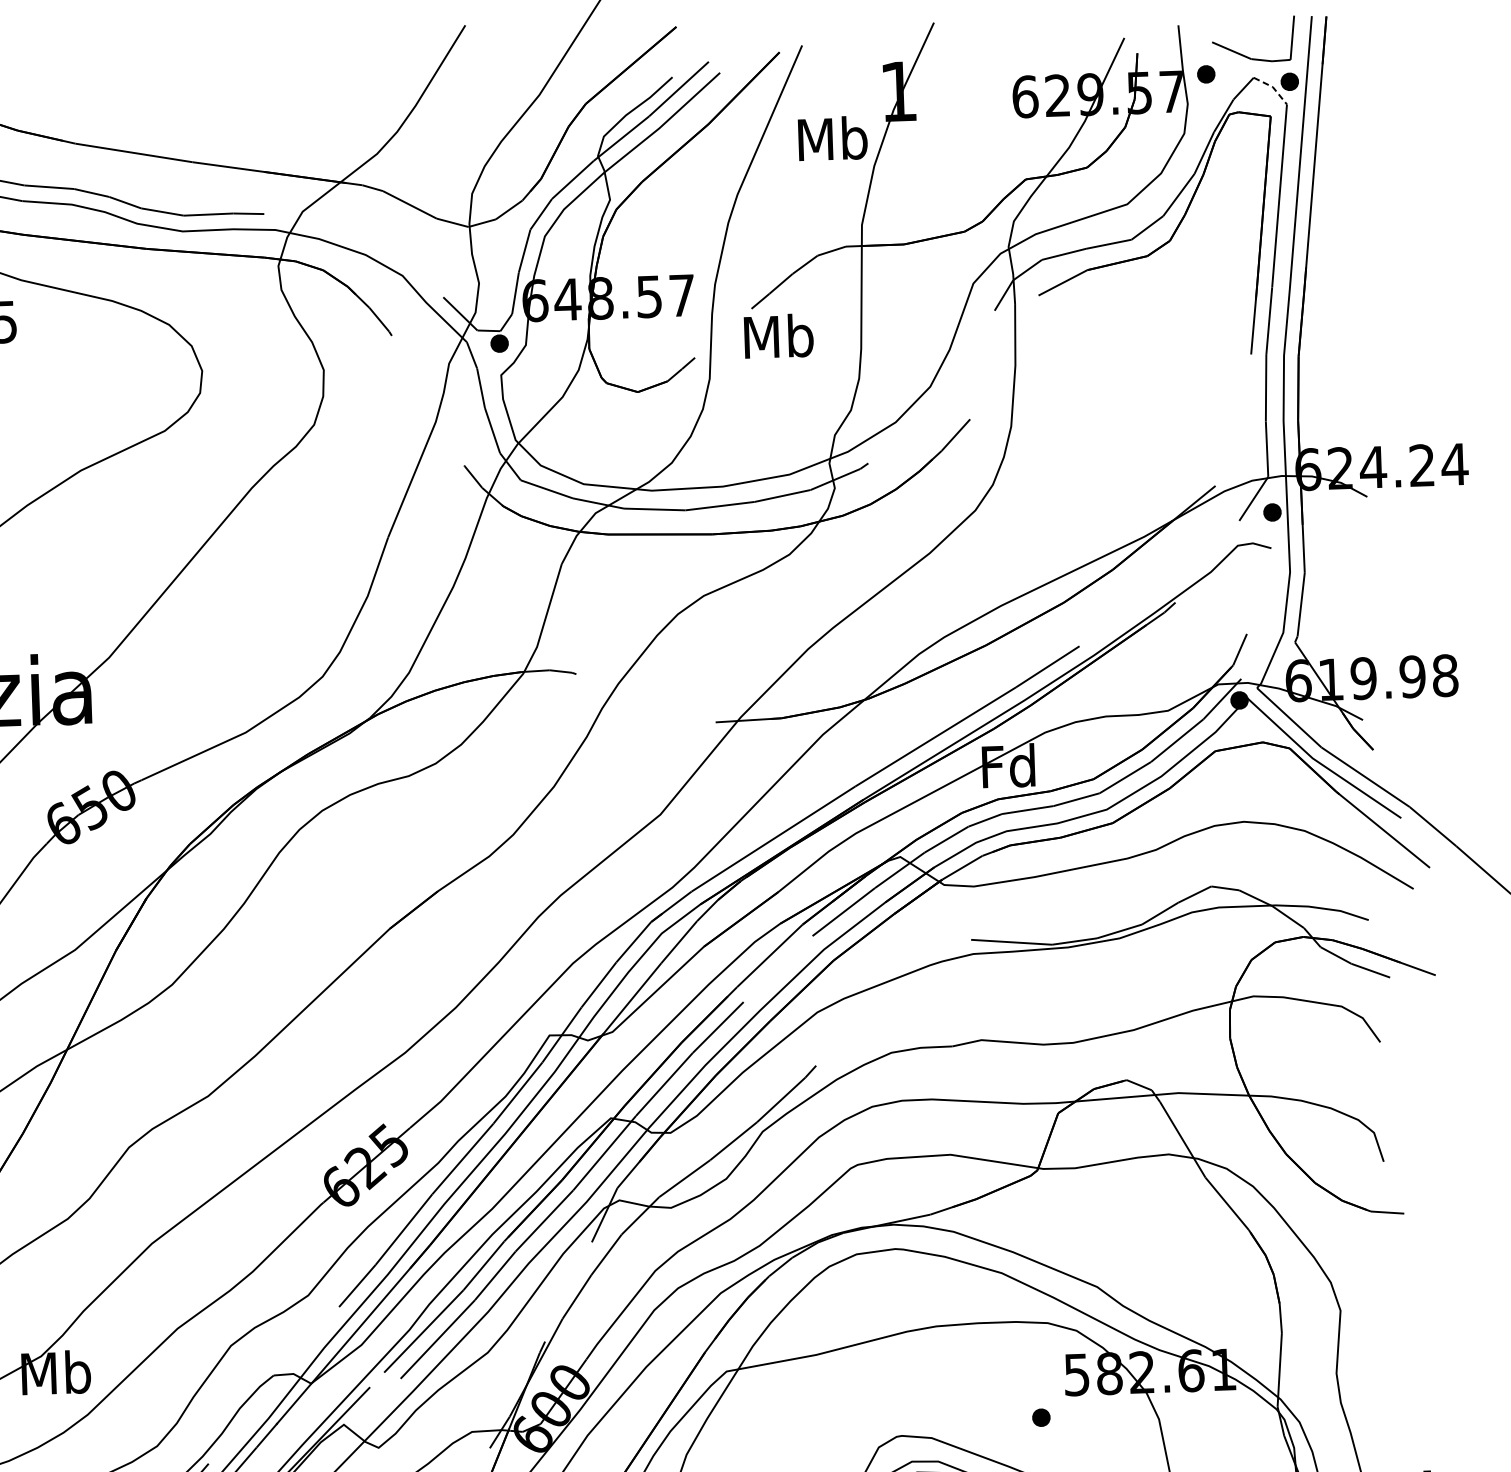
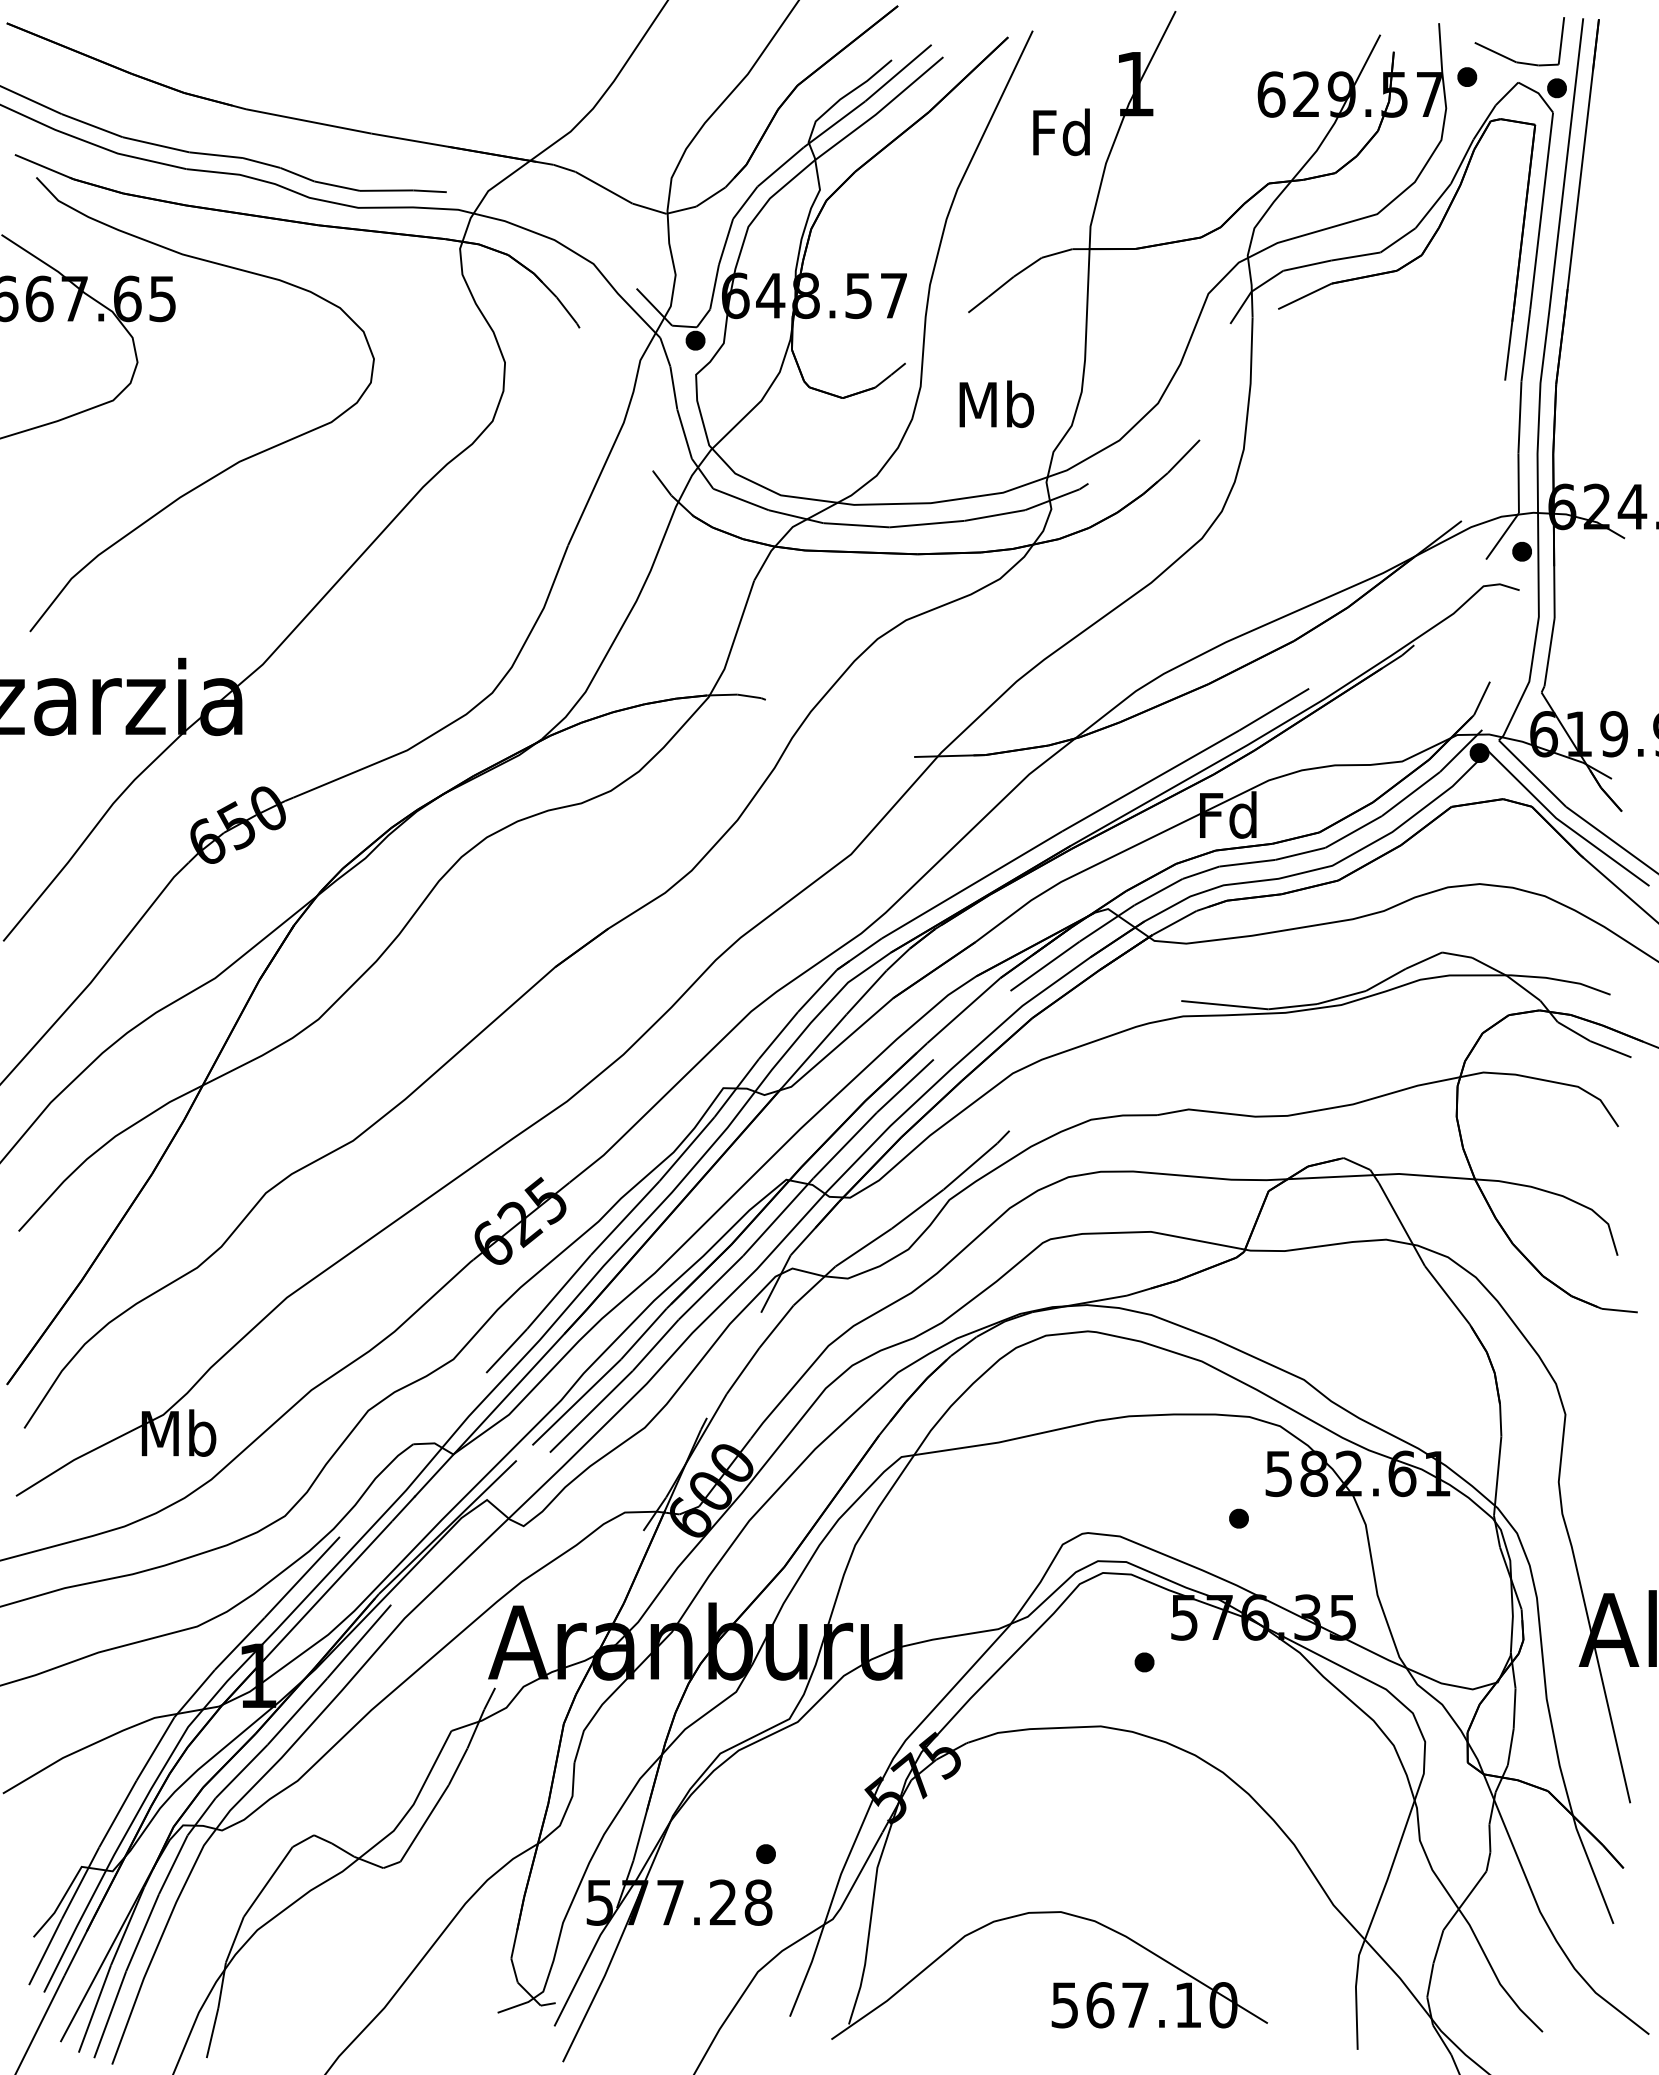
line: (1273, 88) -> (1539, 94), dashed -> solid
text: (832, 138) -> (1062, 132), Mb -> Fd
text: (778, 336) -> (996, 404), moved

